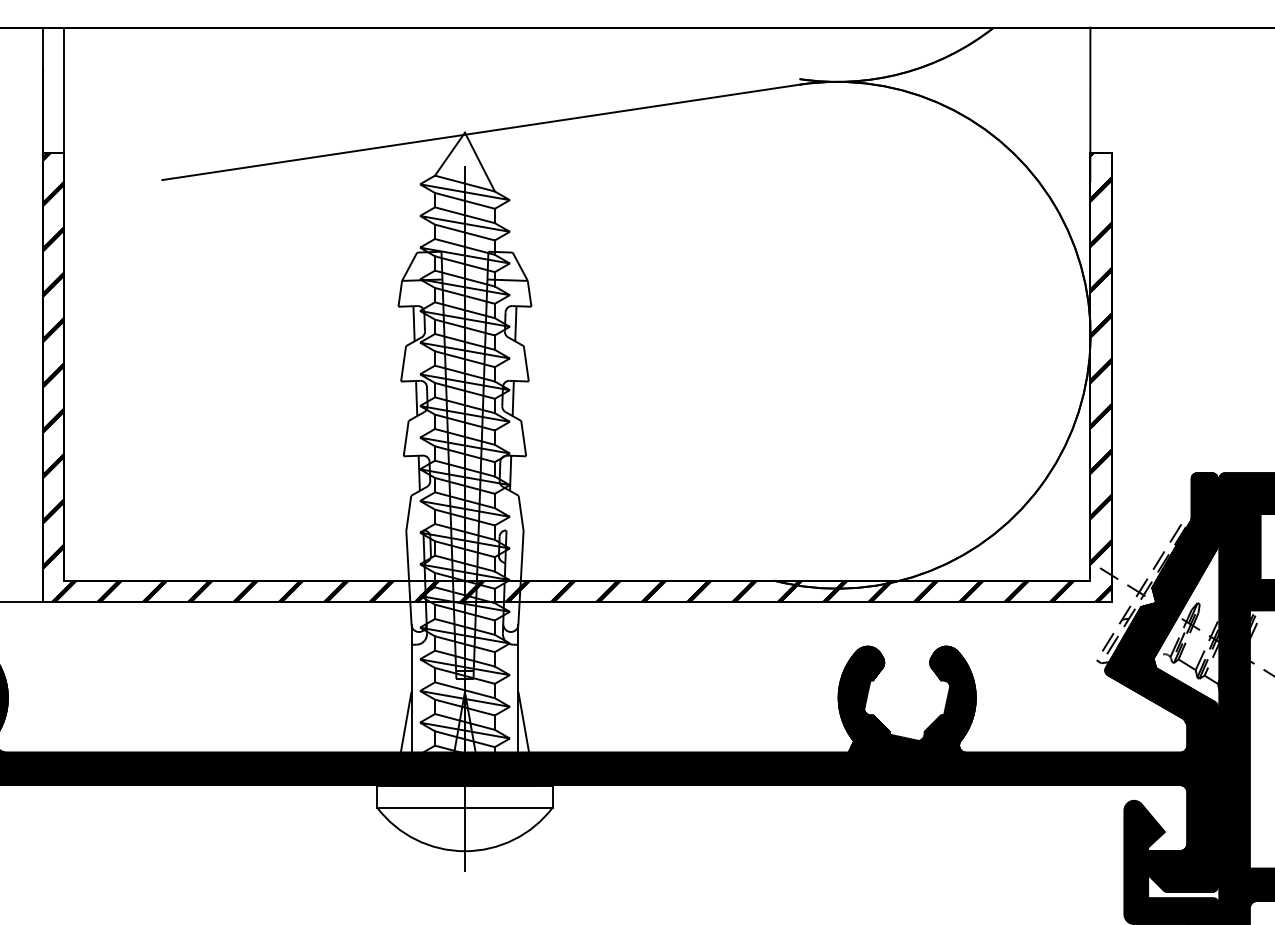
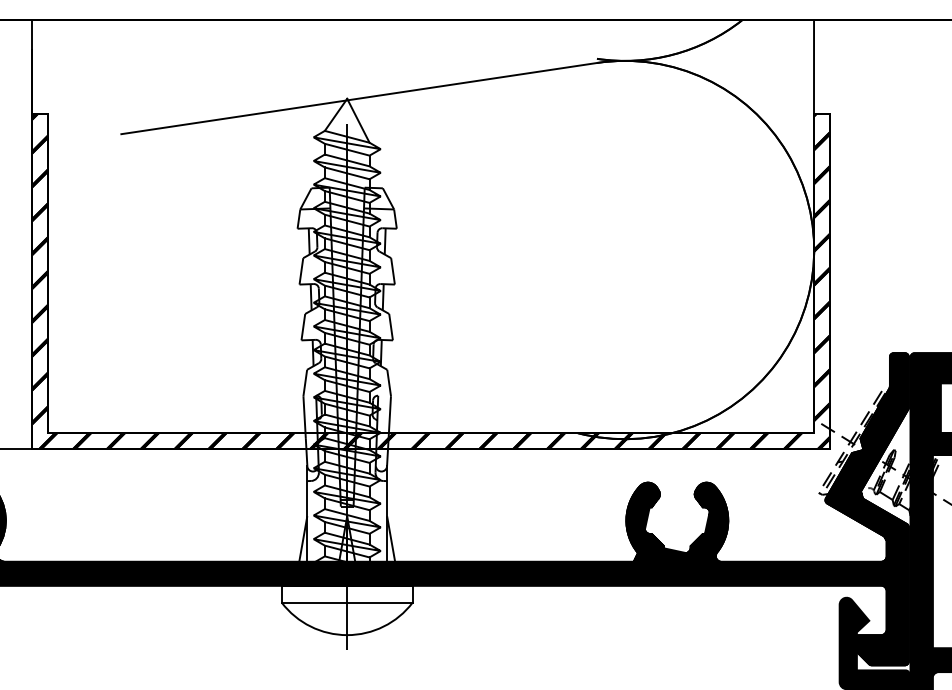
line: (64, 90) -> (48, 67), removed

